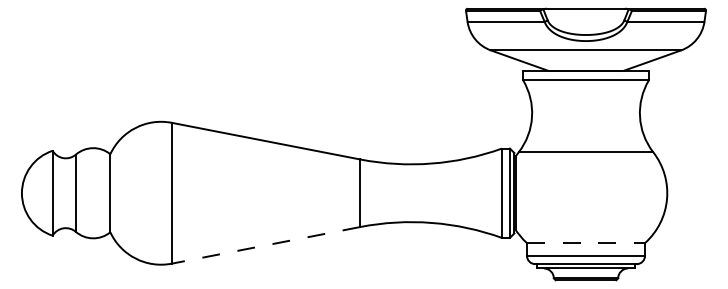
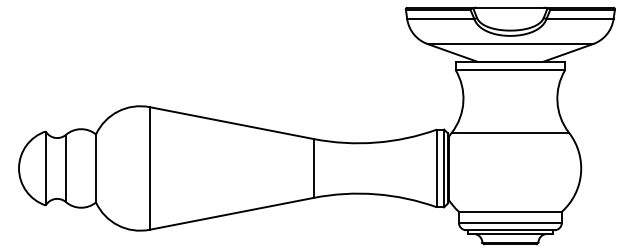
line: (586, 242) -> (510, 211), dashed -> solid
line: (265, 244) -> (231, 213), dashed -> solid

